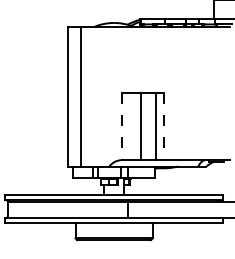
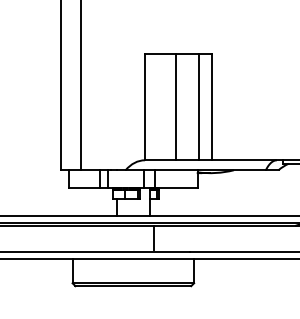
line: (121, 126) -> (144, 107), dashed -> solid
line: (163, 126) -> (210, 107), dashed -> solid

